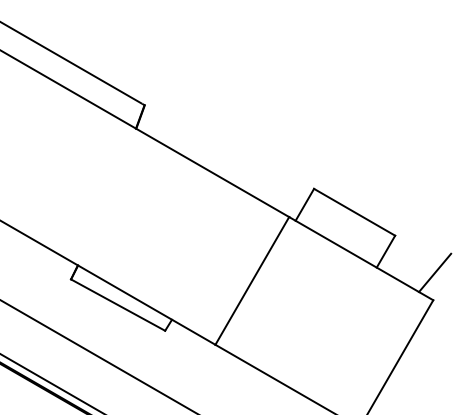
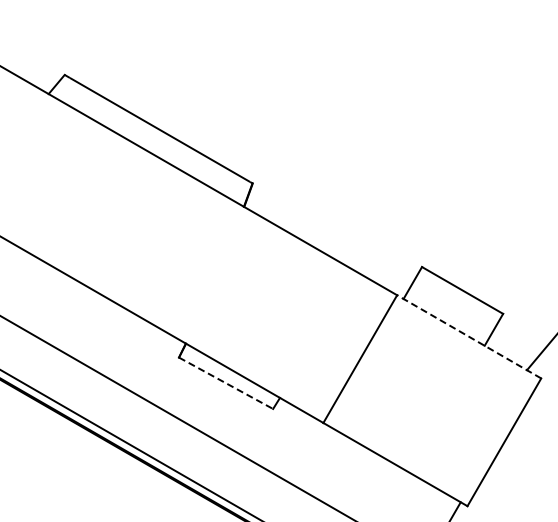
line: (360, 258) -> (468, 336), solid -> dashed
line: (118, 305) -> (226, 383), solid -> dashed

